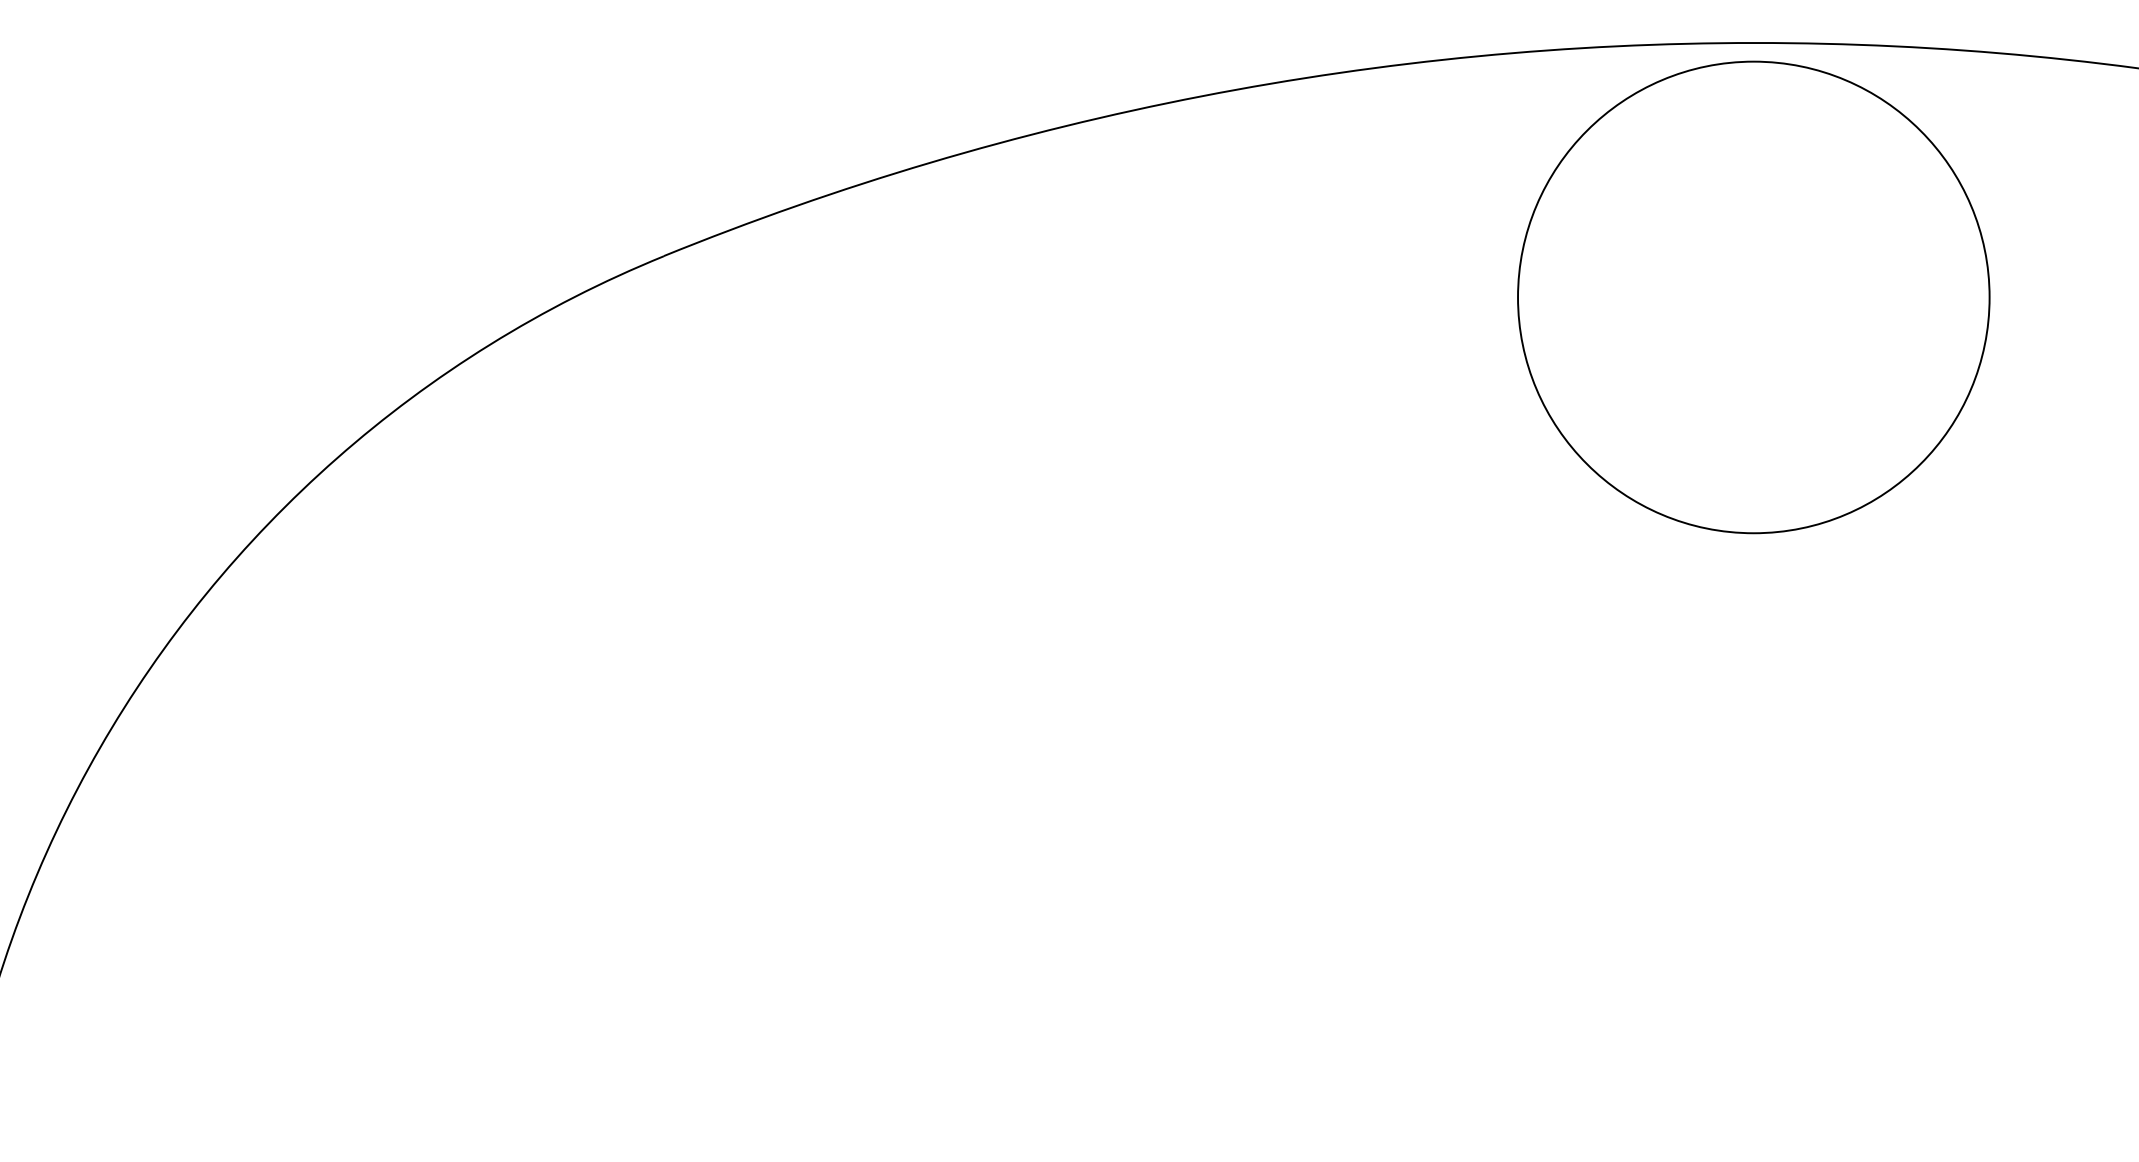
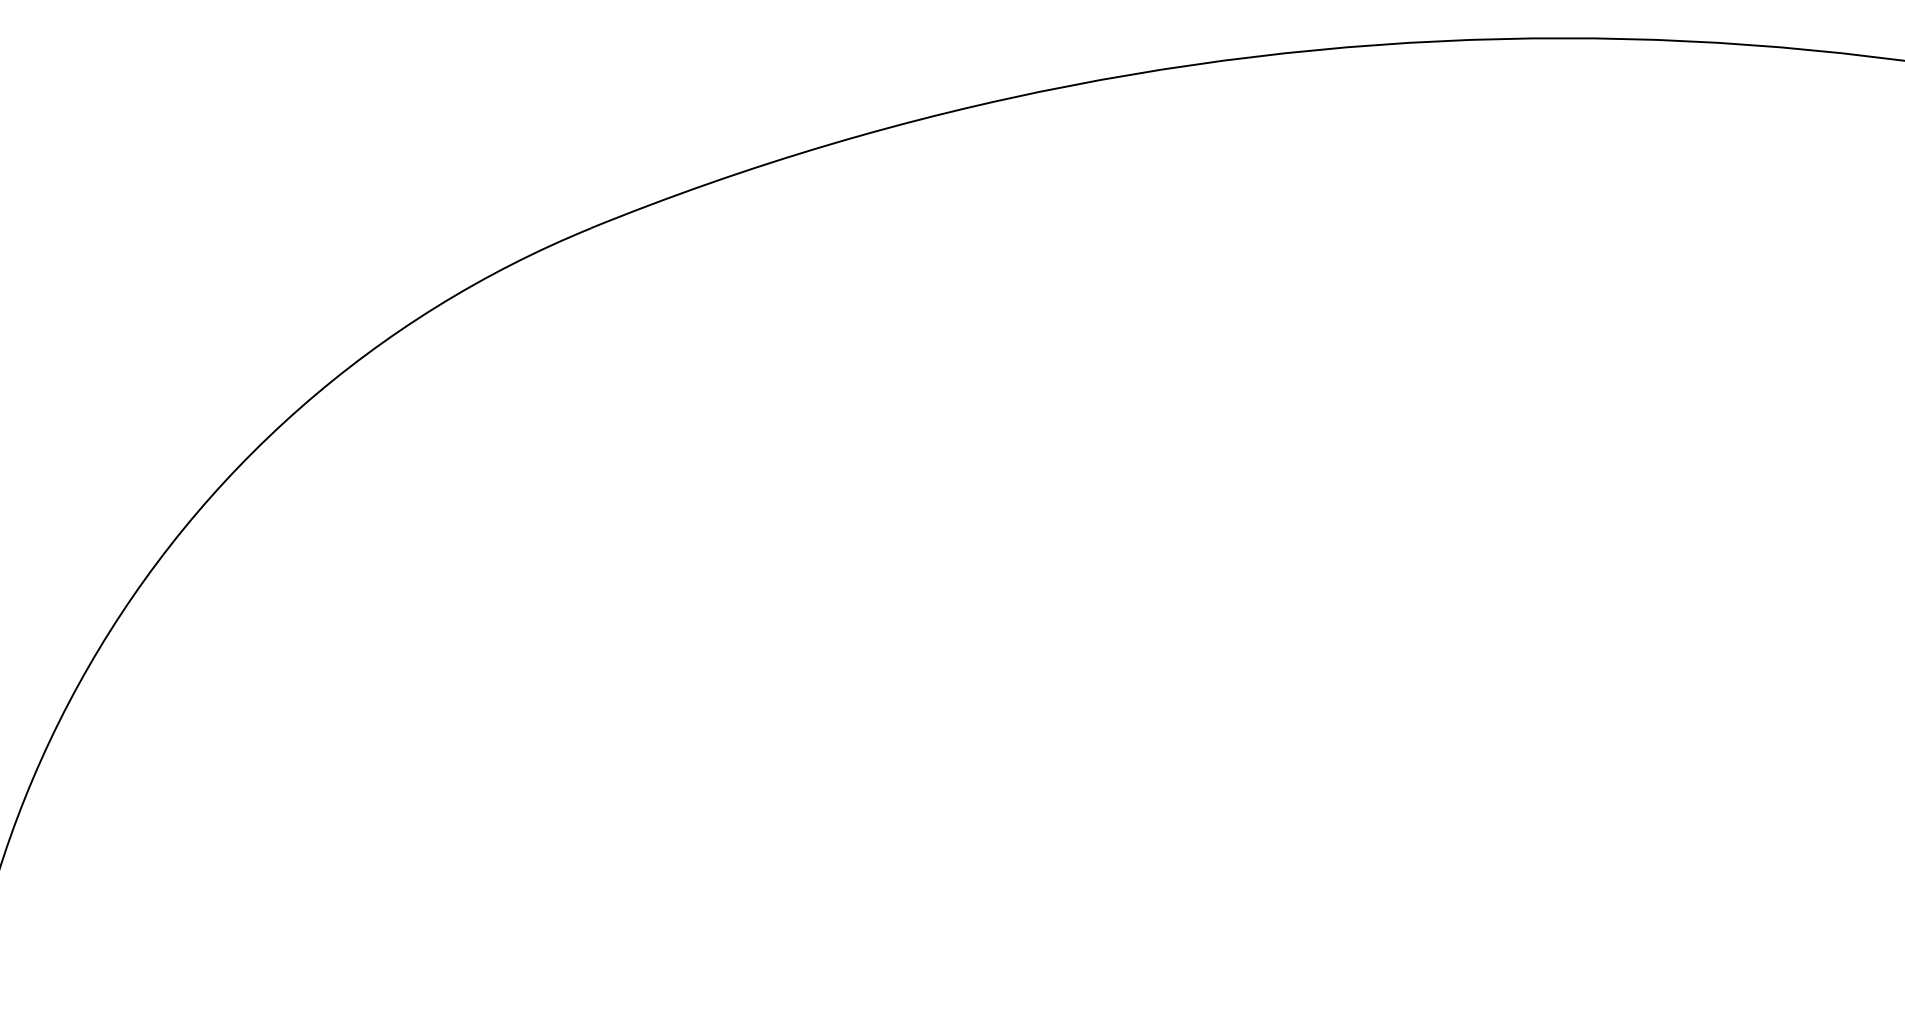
circle: (1753, 296) -> (1561, 264), removed

